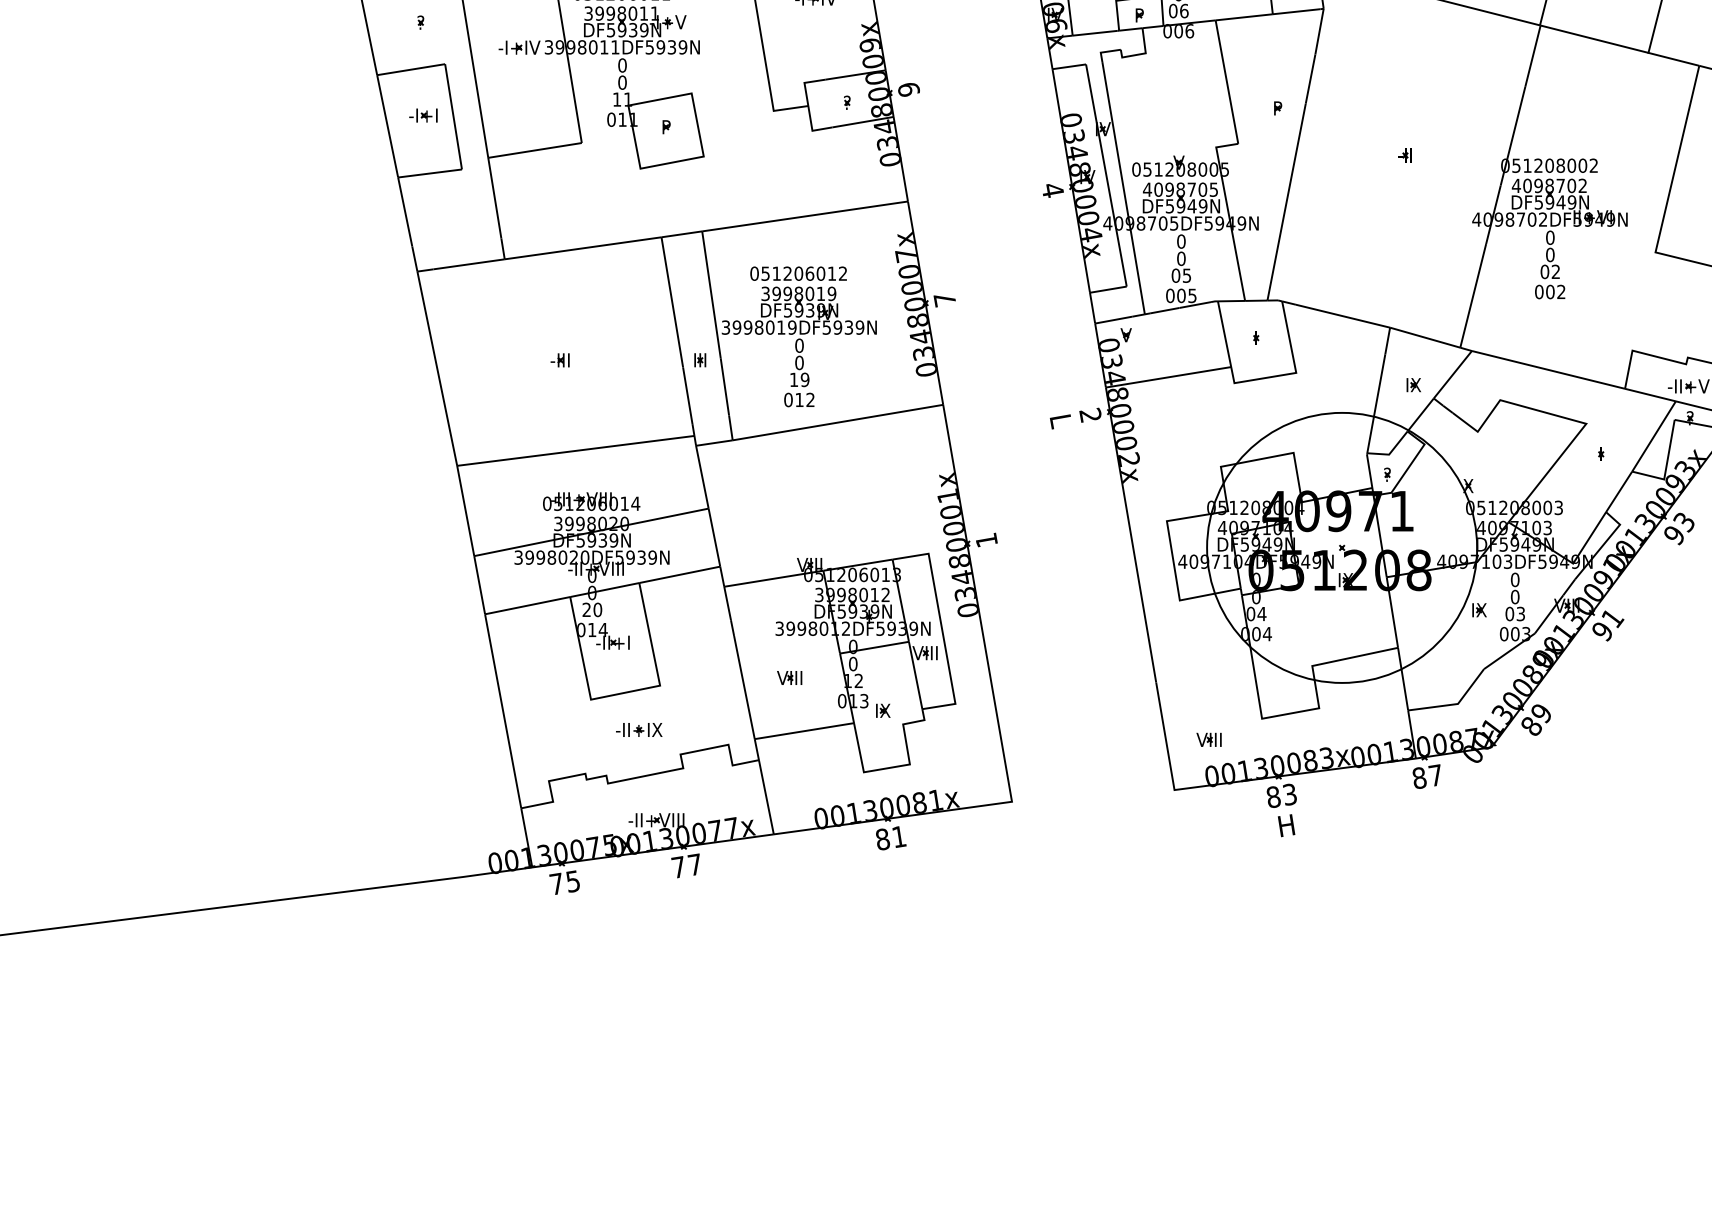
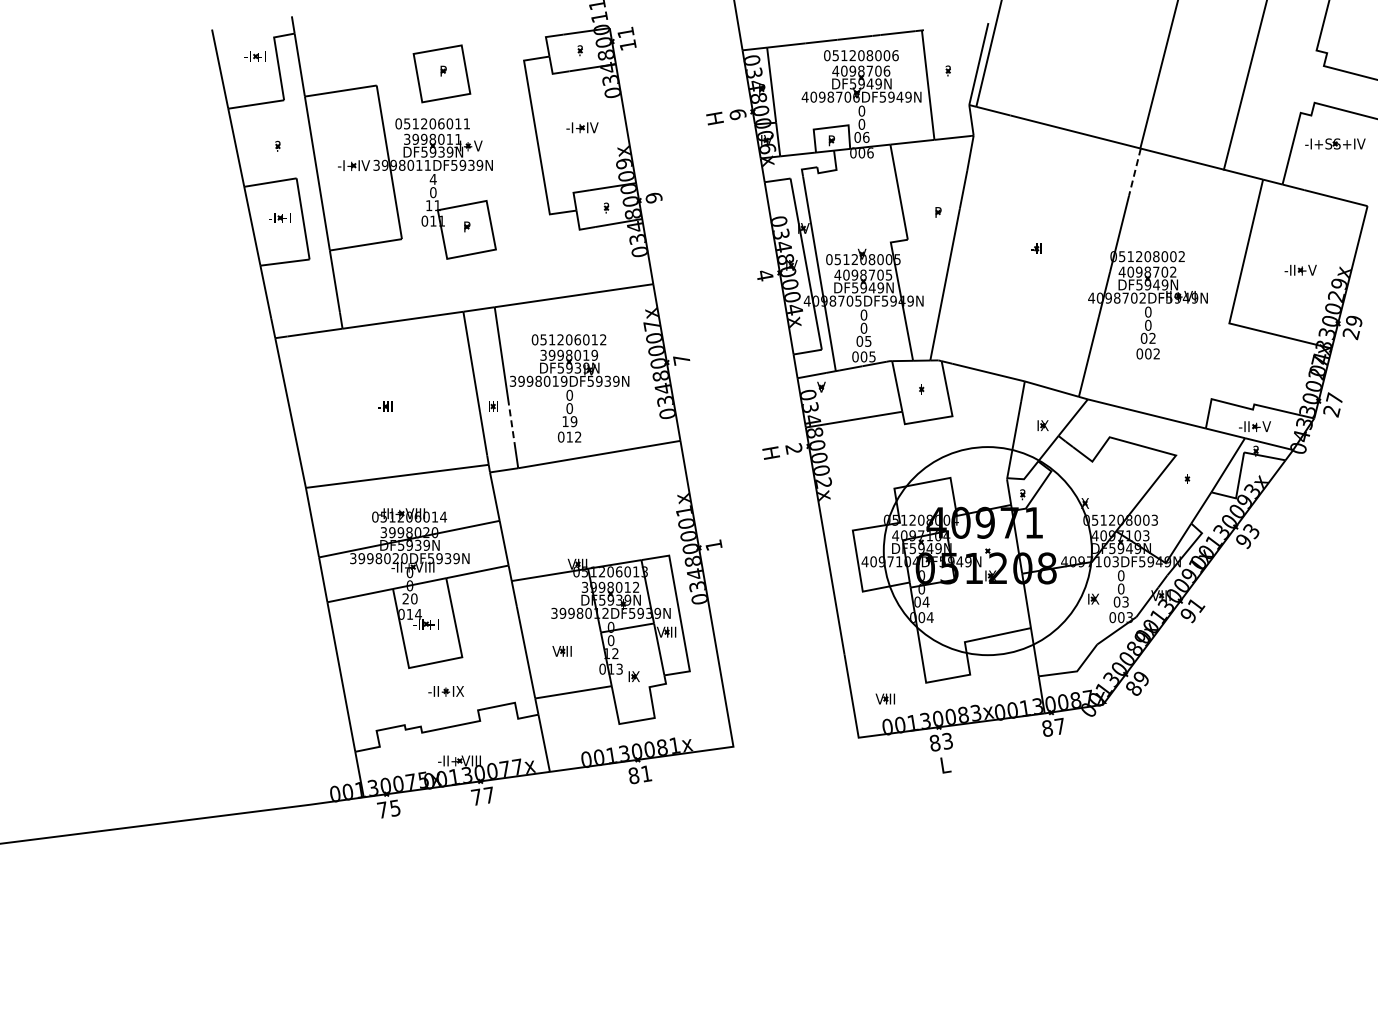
line: (1532, 56) -> (1134, 172), solid -> dashed
text: (621, 64) -> (432, 178), 0 -> 4
line: (725, 386) -> (512, 426), solid -> dashed
text: (1061, 419) -> (771, 452), L -> H
text: (1285, 824) -> (944, 764), H -> L

